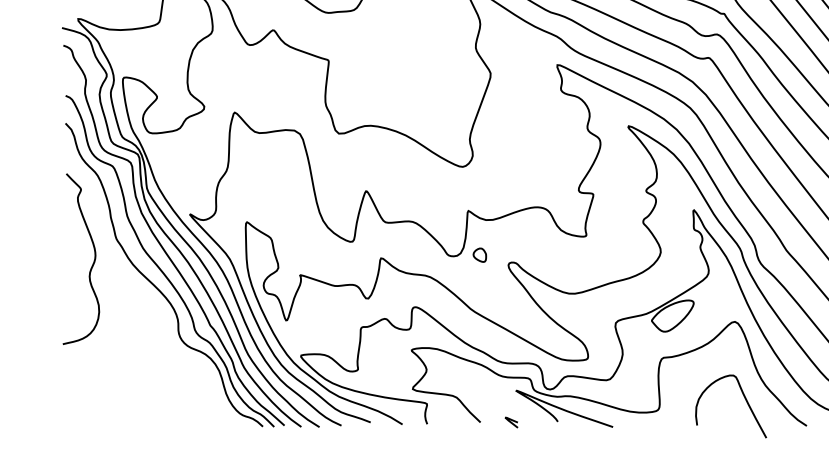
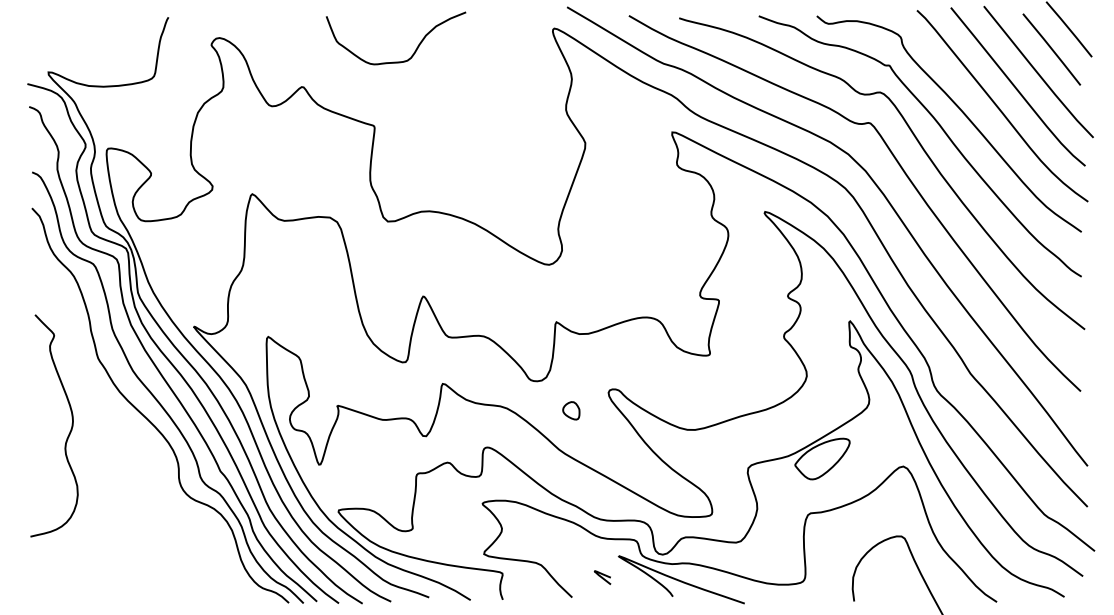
part: (479, 254) -> (571, 410), moved
curve: (92, 263) -> (69, 431), moved
curve: (511, 422) -> (602, 577), moved

